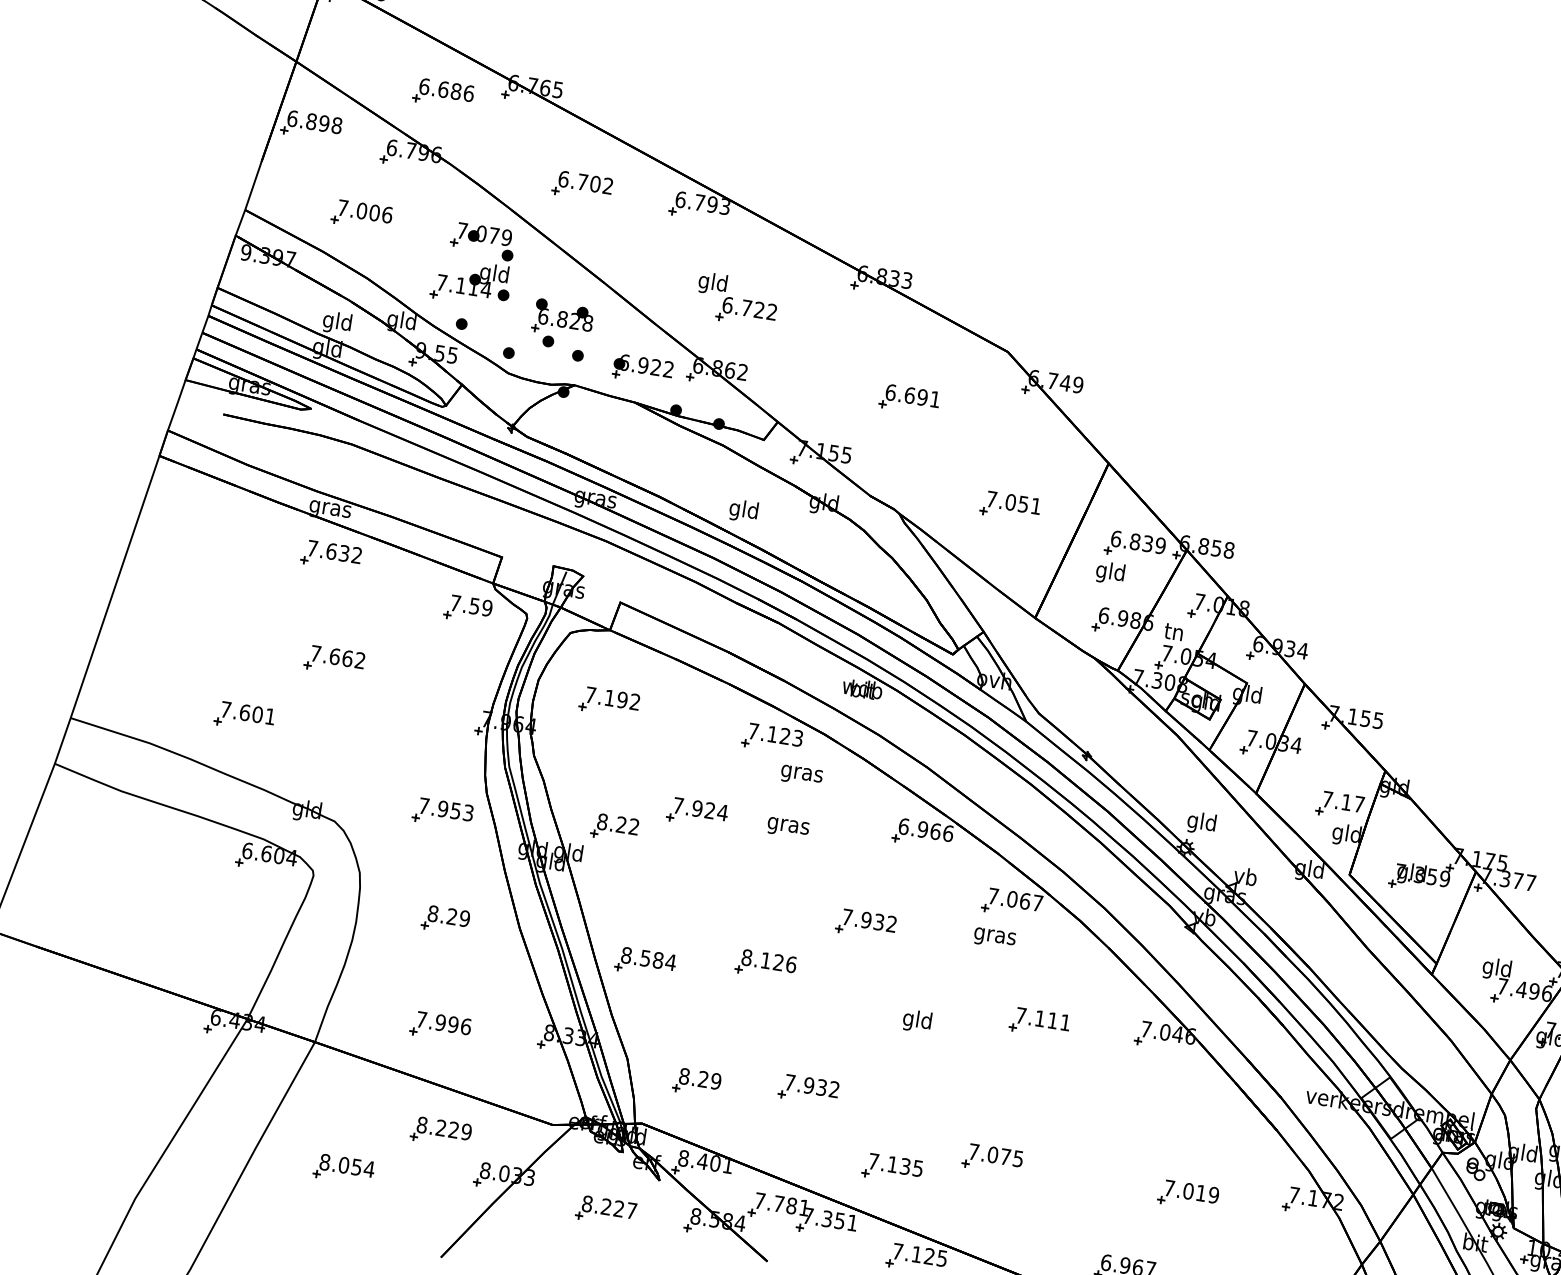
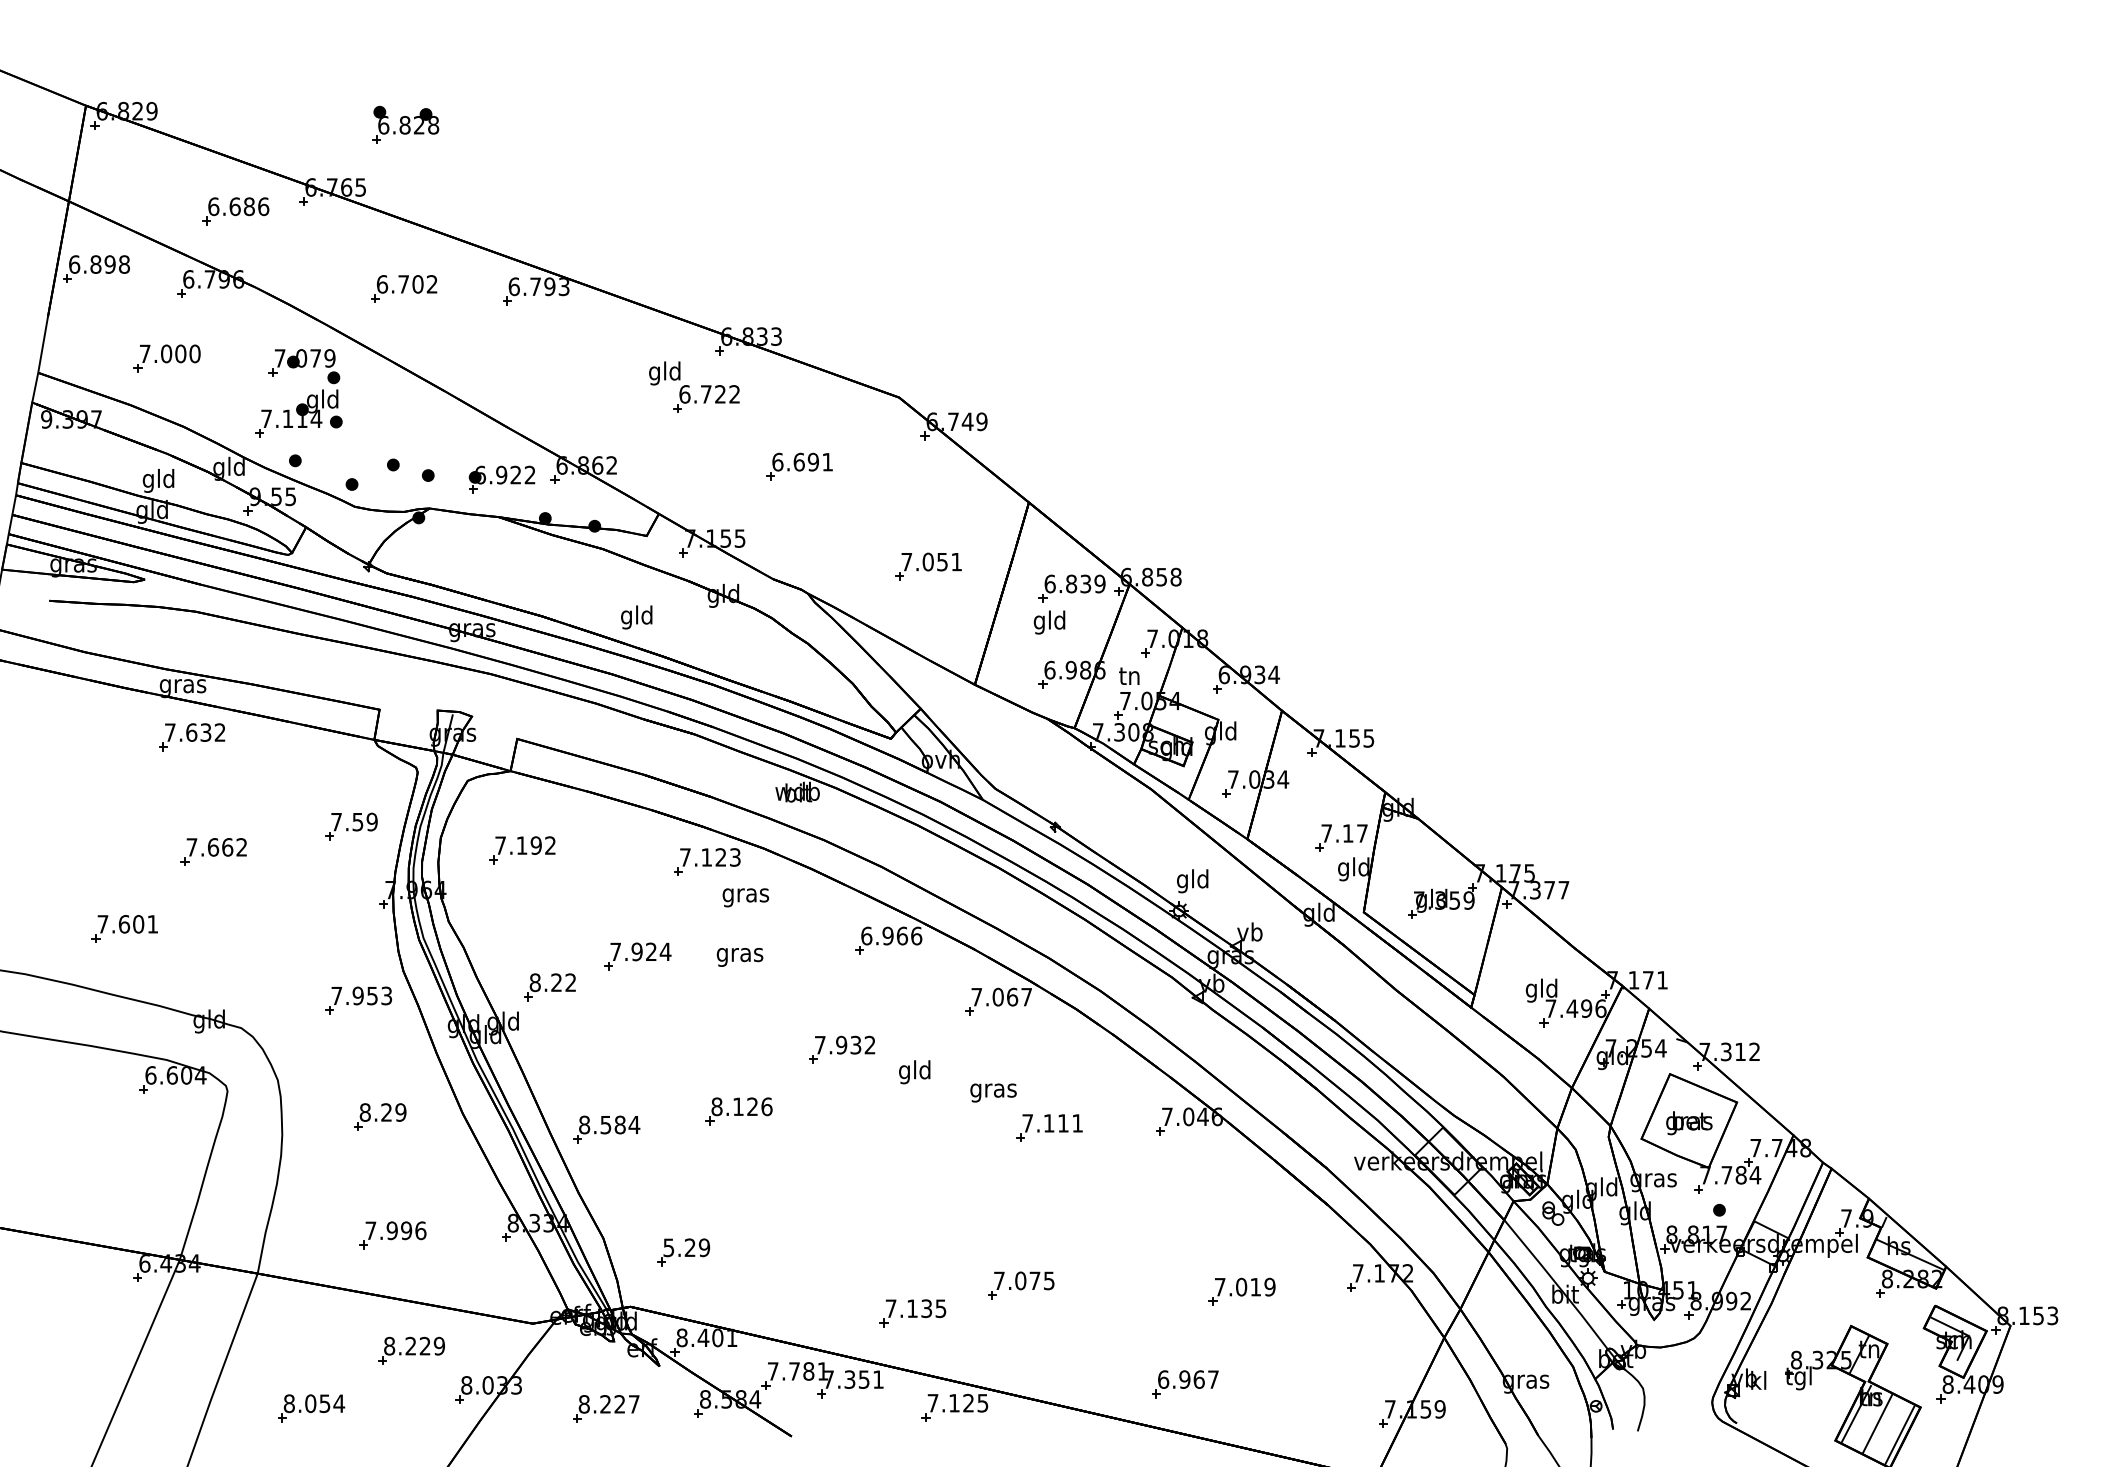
text: (386, 214) -> (194, 353), 7.006 -> 7.000
part: (737, 299) -> (694, 386), moved
part: (562, 318) -> (405, 124), moved
part: (468, 609) -> (351, 826), moved
text: (994, 937) -> (993, 1092), moved
text: (916, 1021) -> (914, 1072), moved
text: (684, 1076) -> (668, 1247), 8.29 -> 5.29
part: (808, 1089) -> (807, 1240), removed

